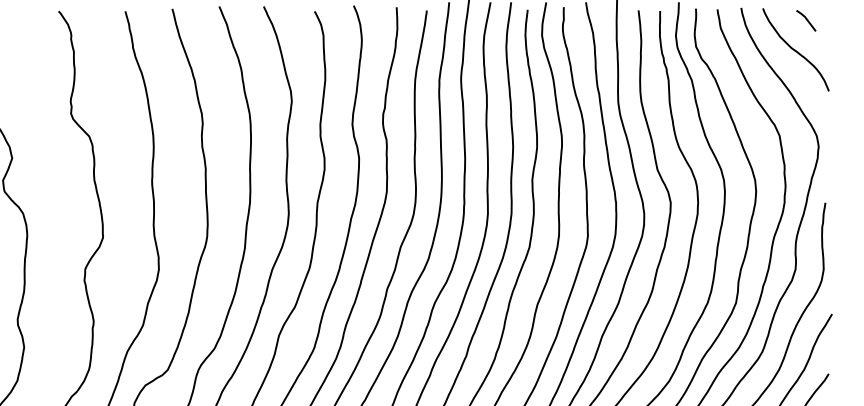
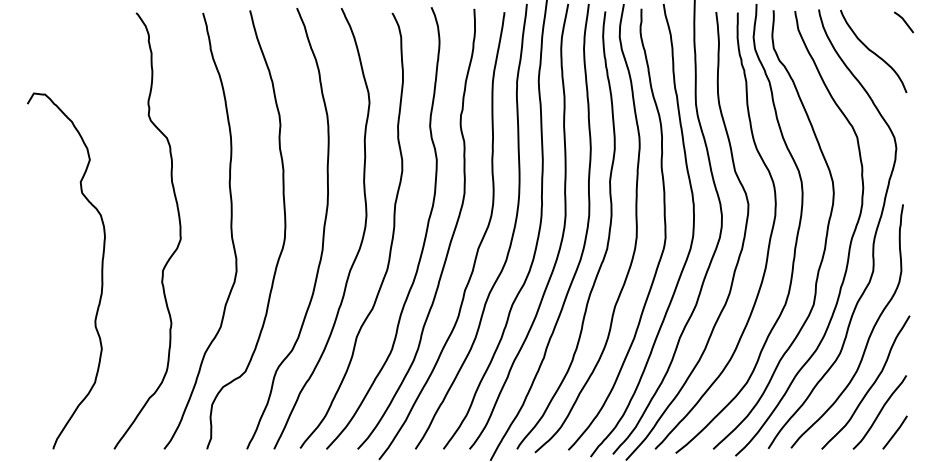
line: (806, 20) -> (904, 22), moved

